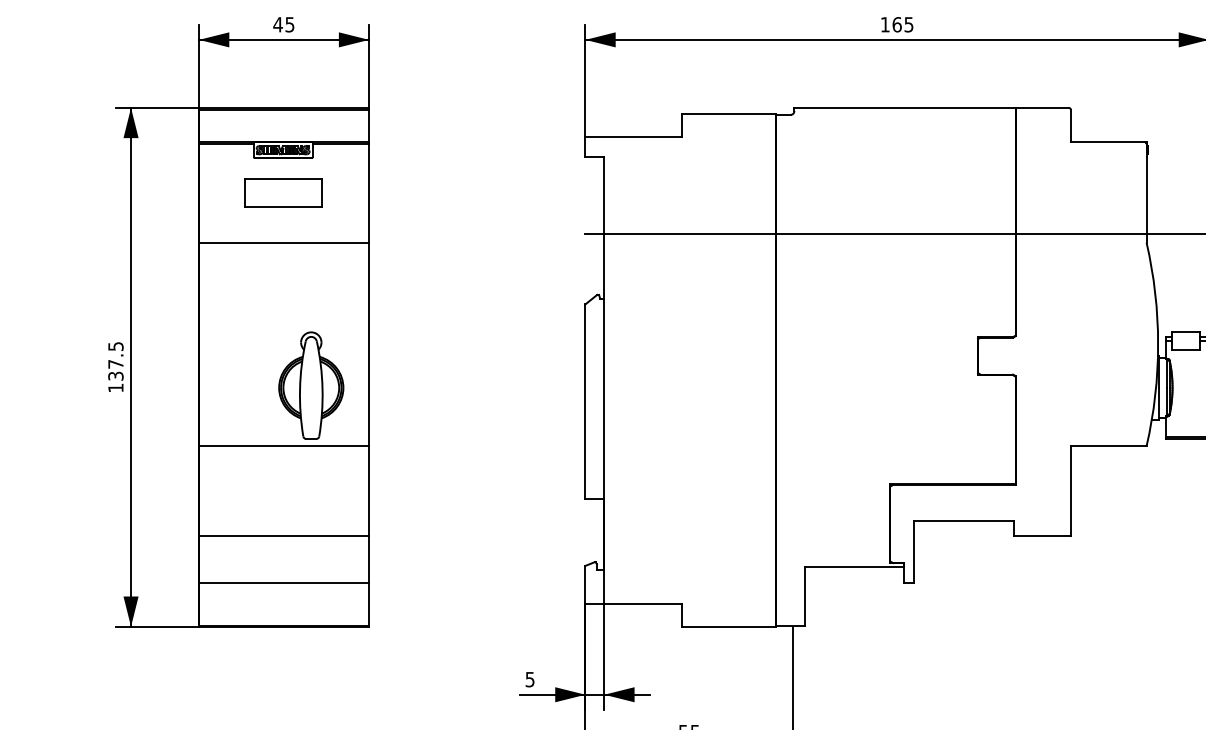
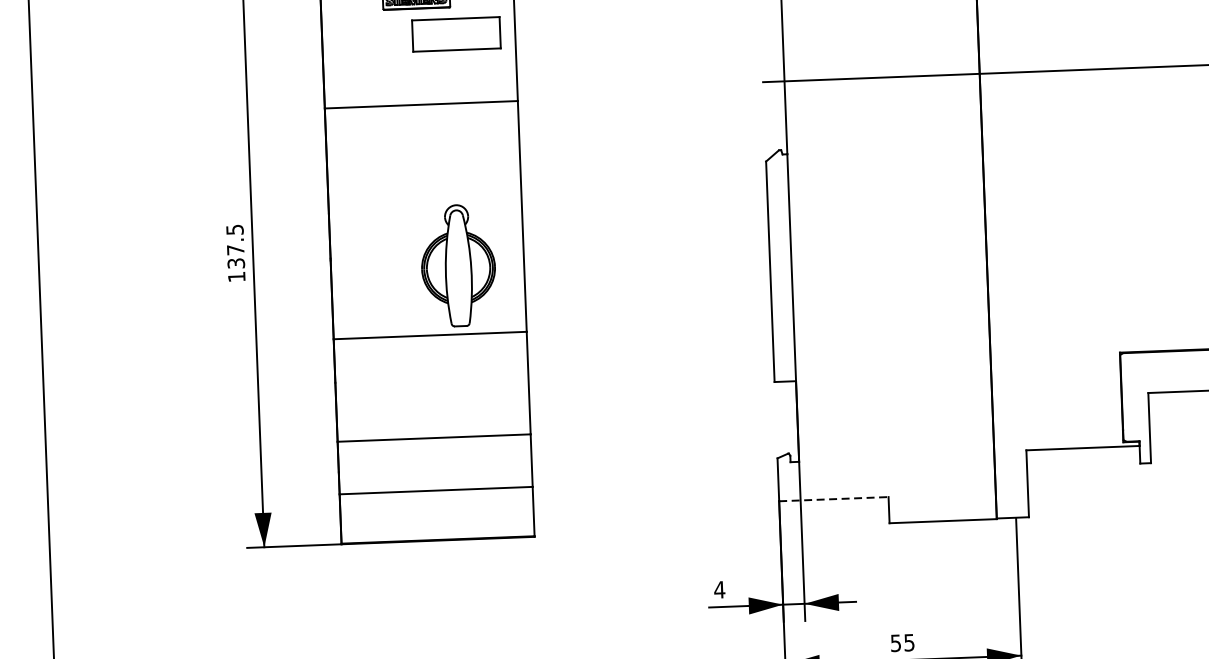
part: (283, 192) -> (456, 33), moved
line: (634, 603) -> (834, 498), solid -> dashed
text: (529, 679) -> (718, 589), 5 -> 4

